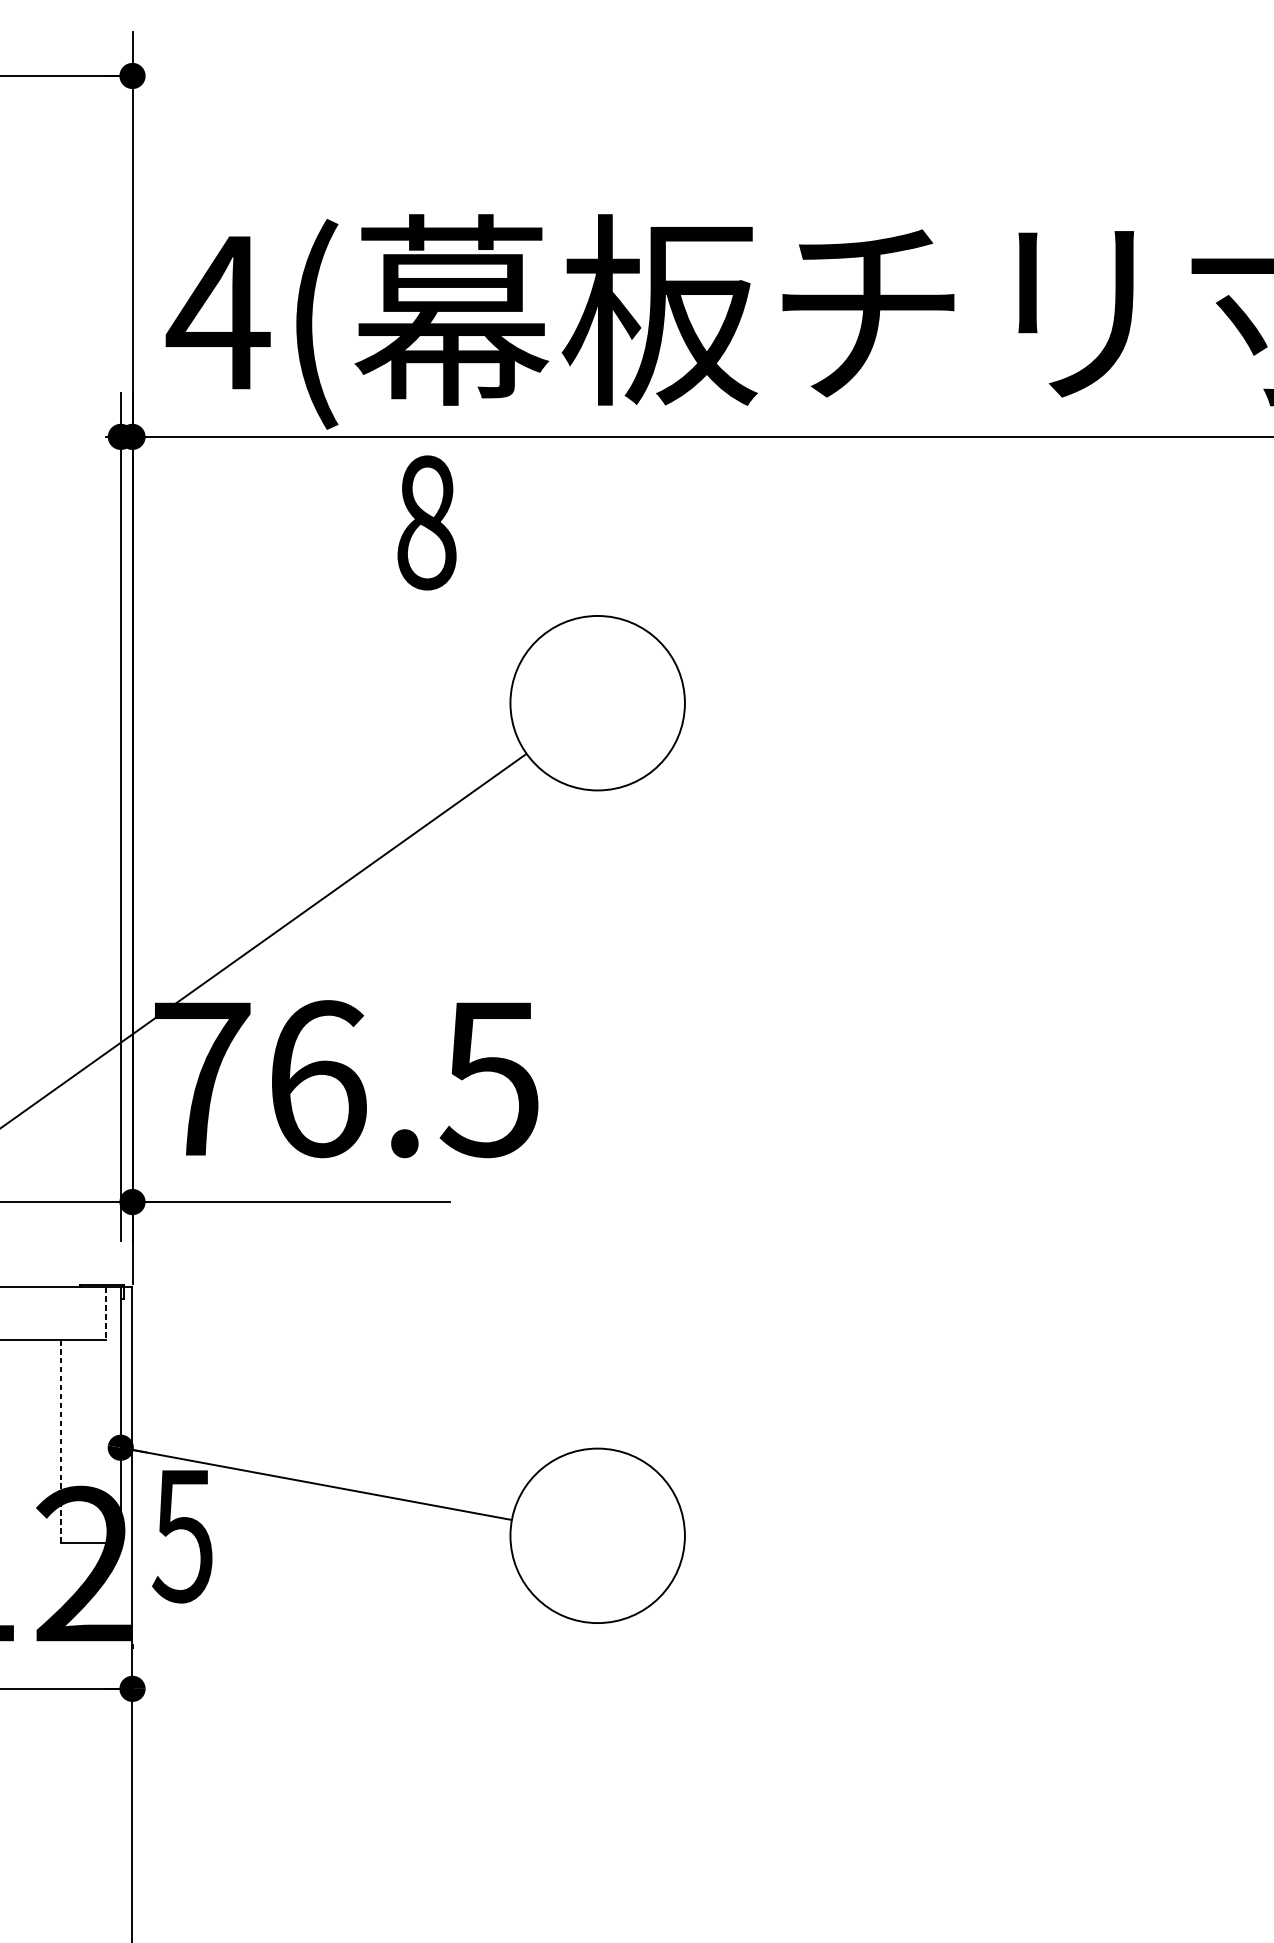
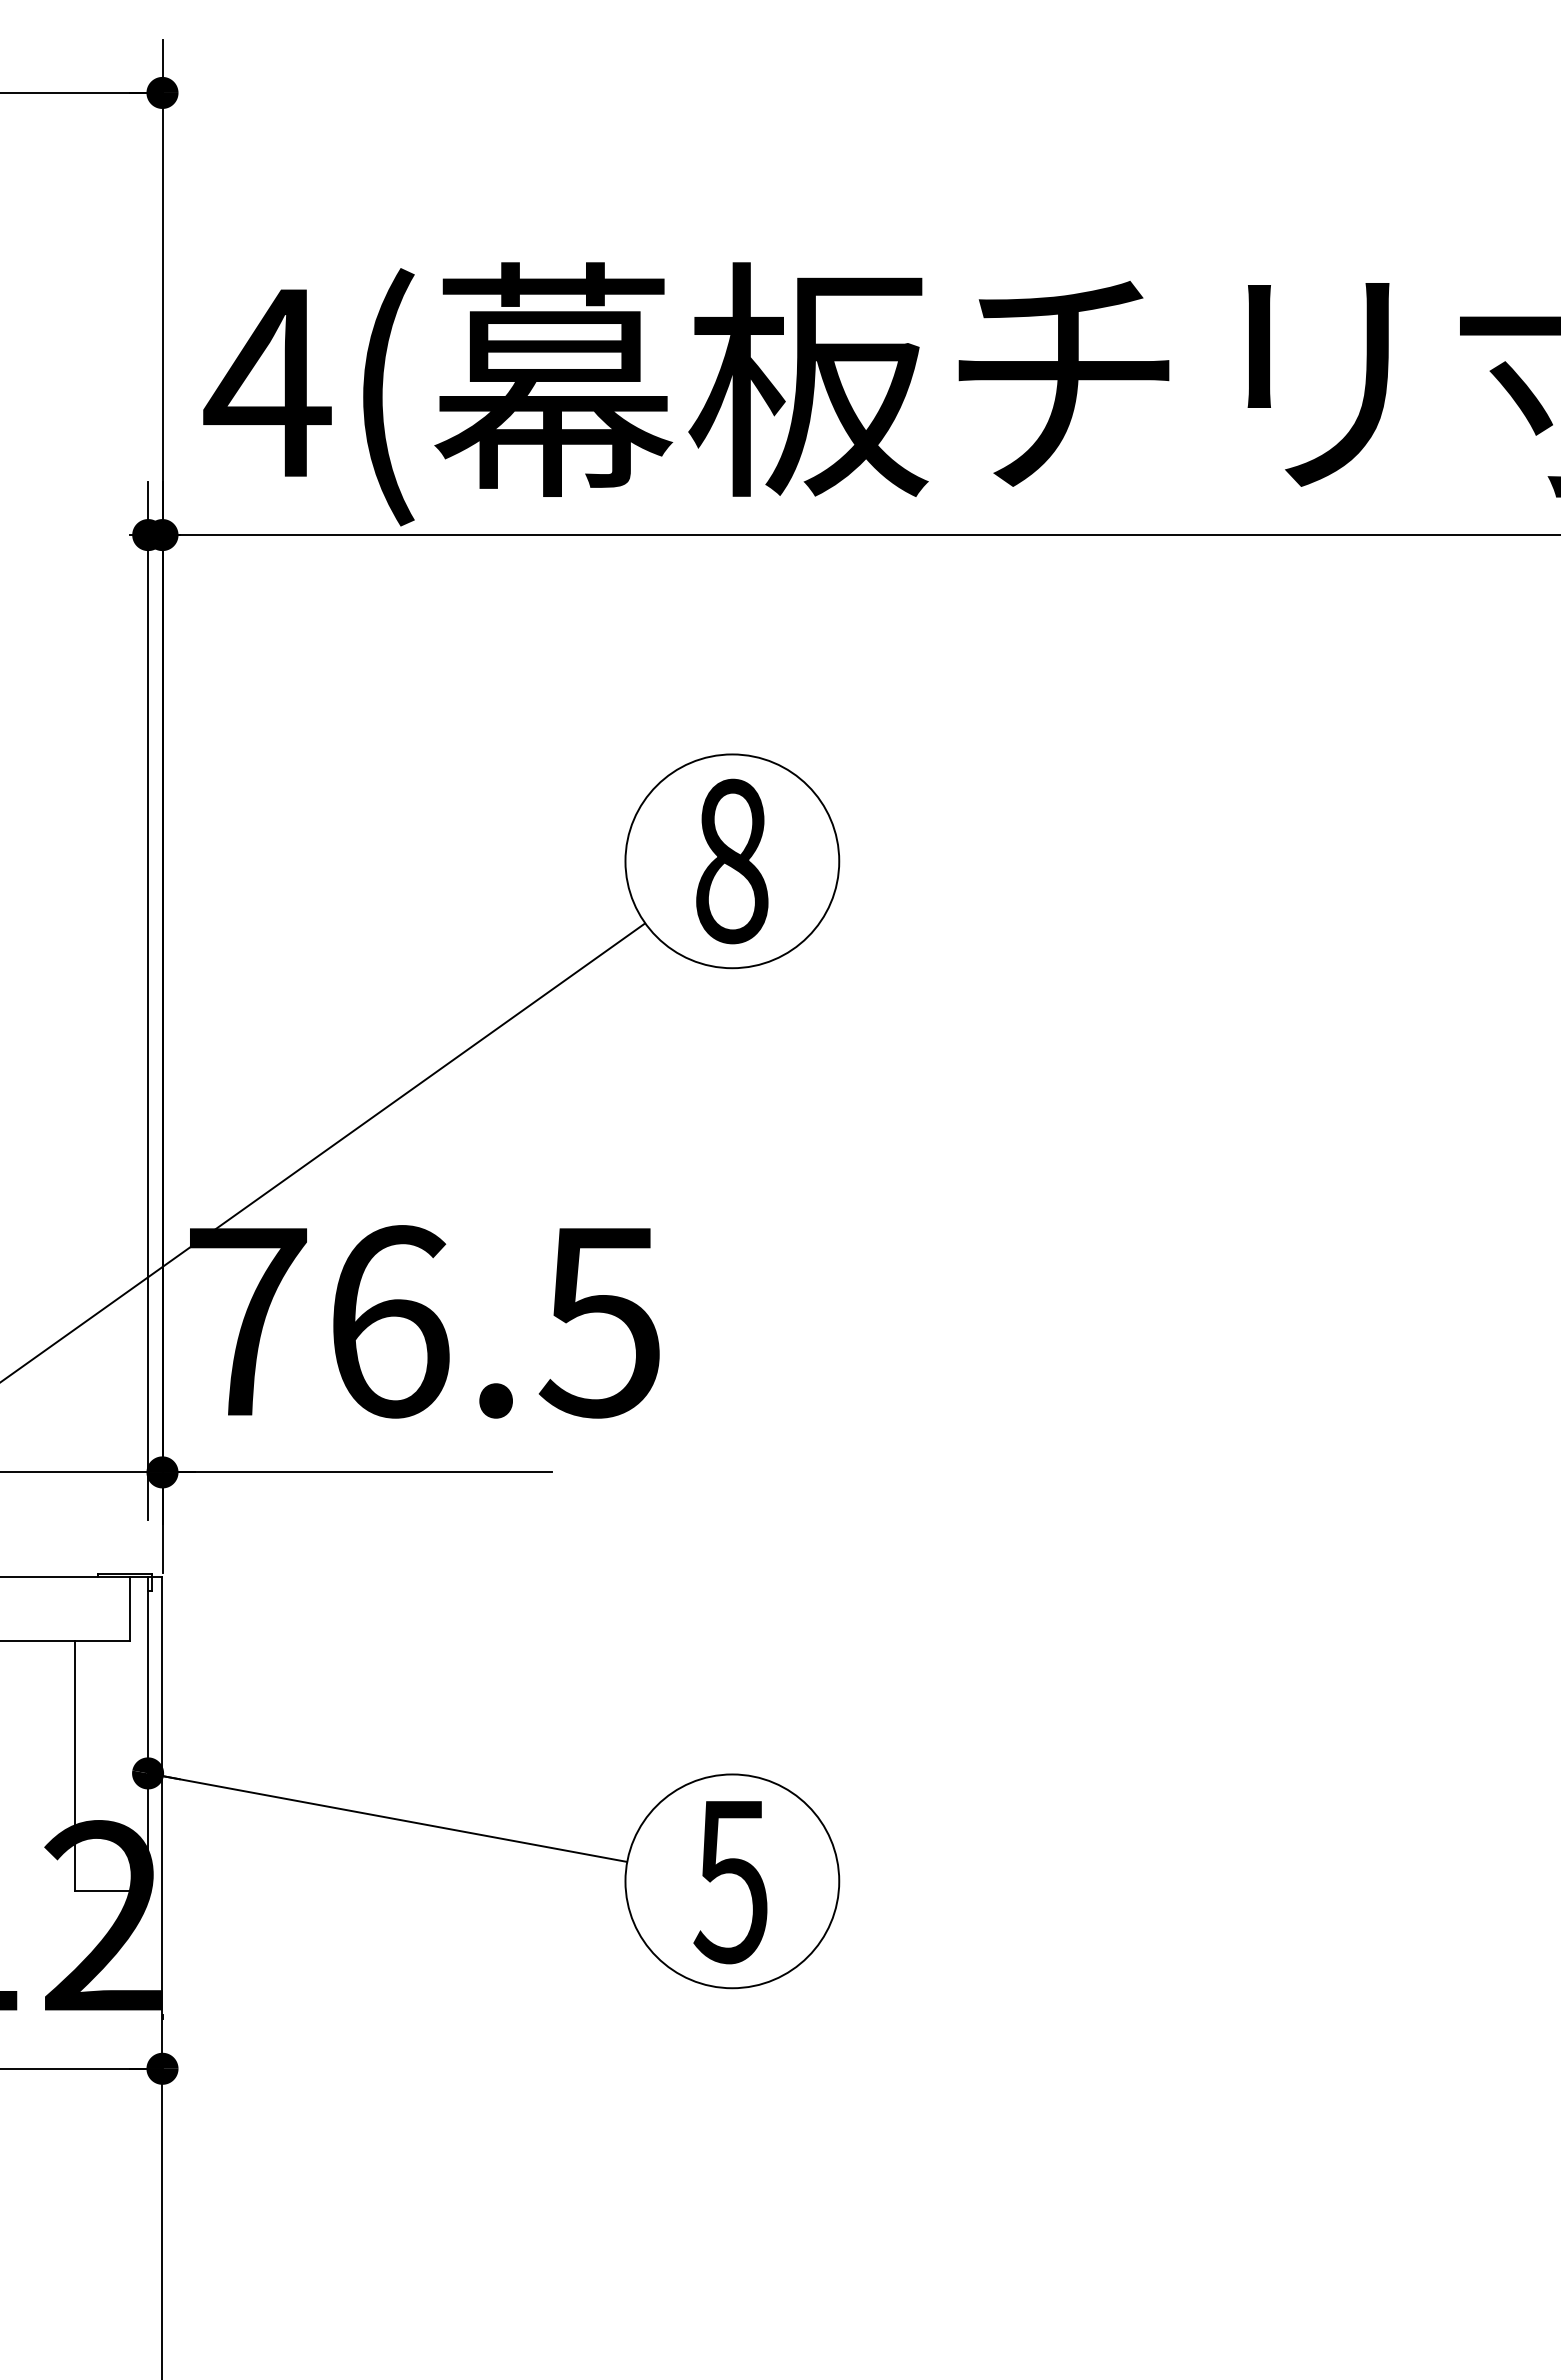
text: (427, 522) -> (732, 861), moved
line: (106, 1313) -> (130, 1609), dashed -> solid
line: (61, 1441) -> (75, 1765), dashed -> solid
text: (182, 1536) -> (730, 1882), moved

